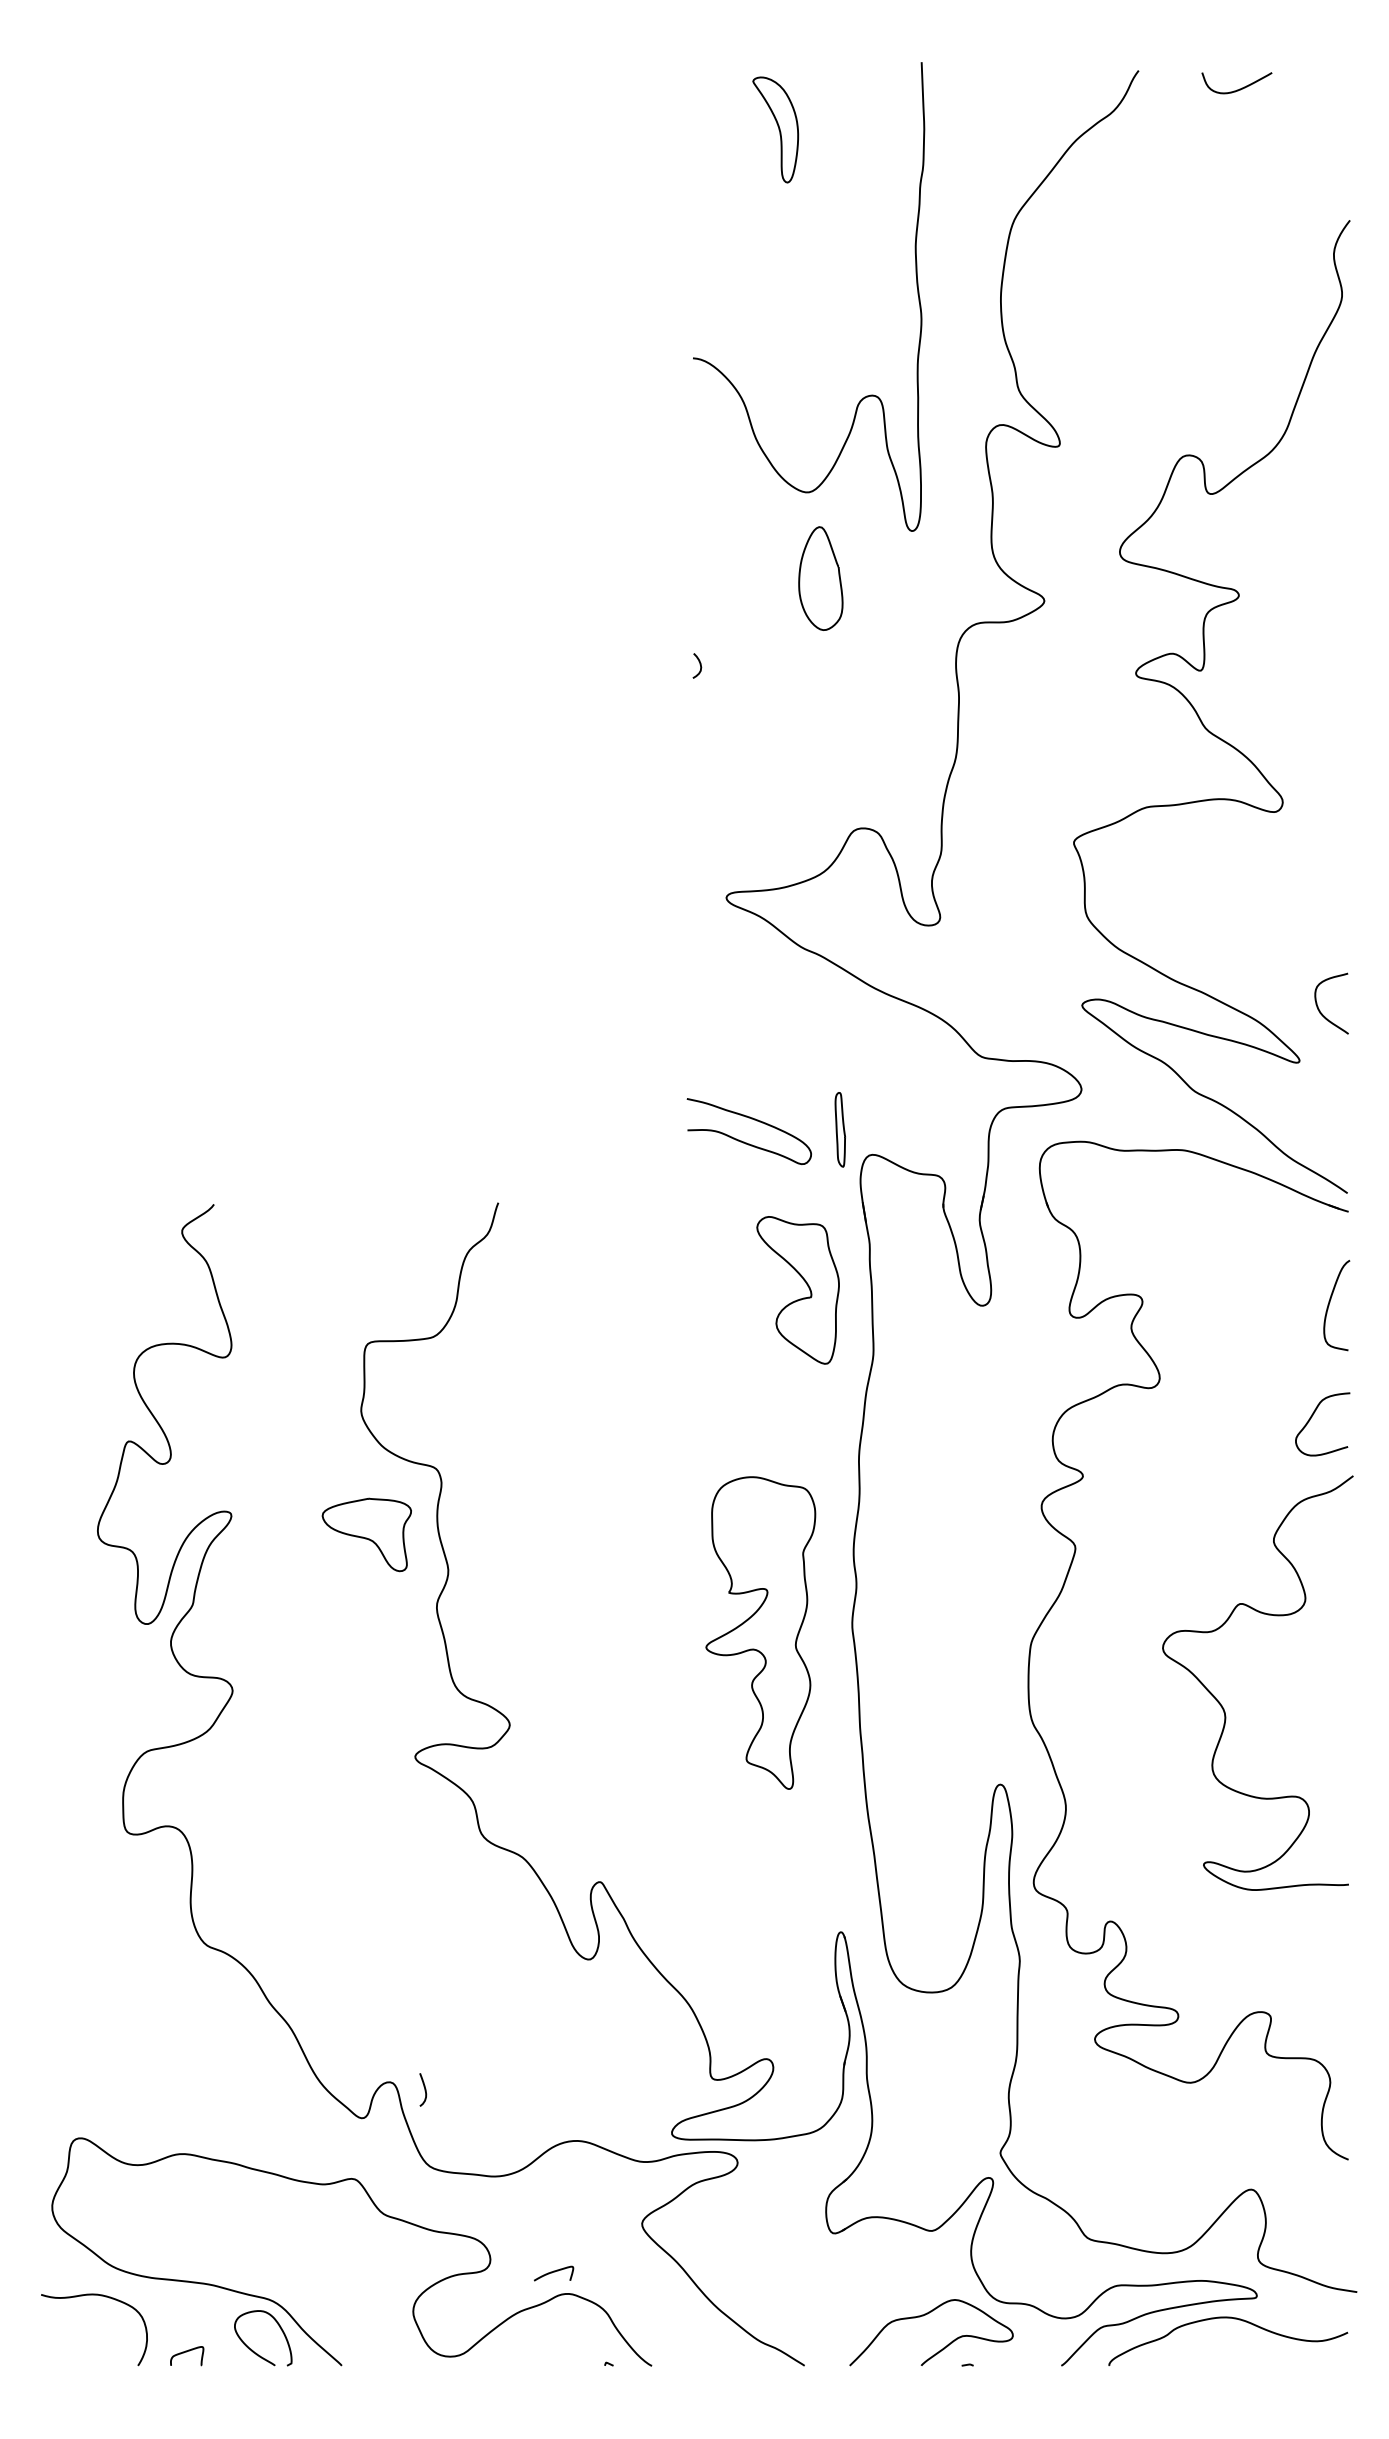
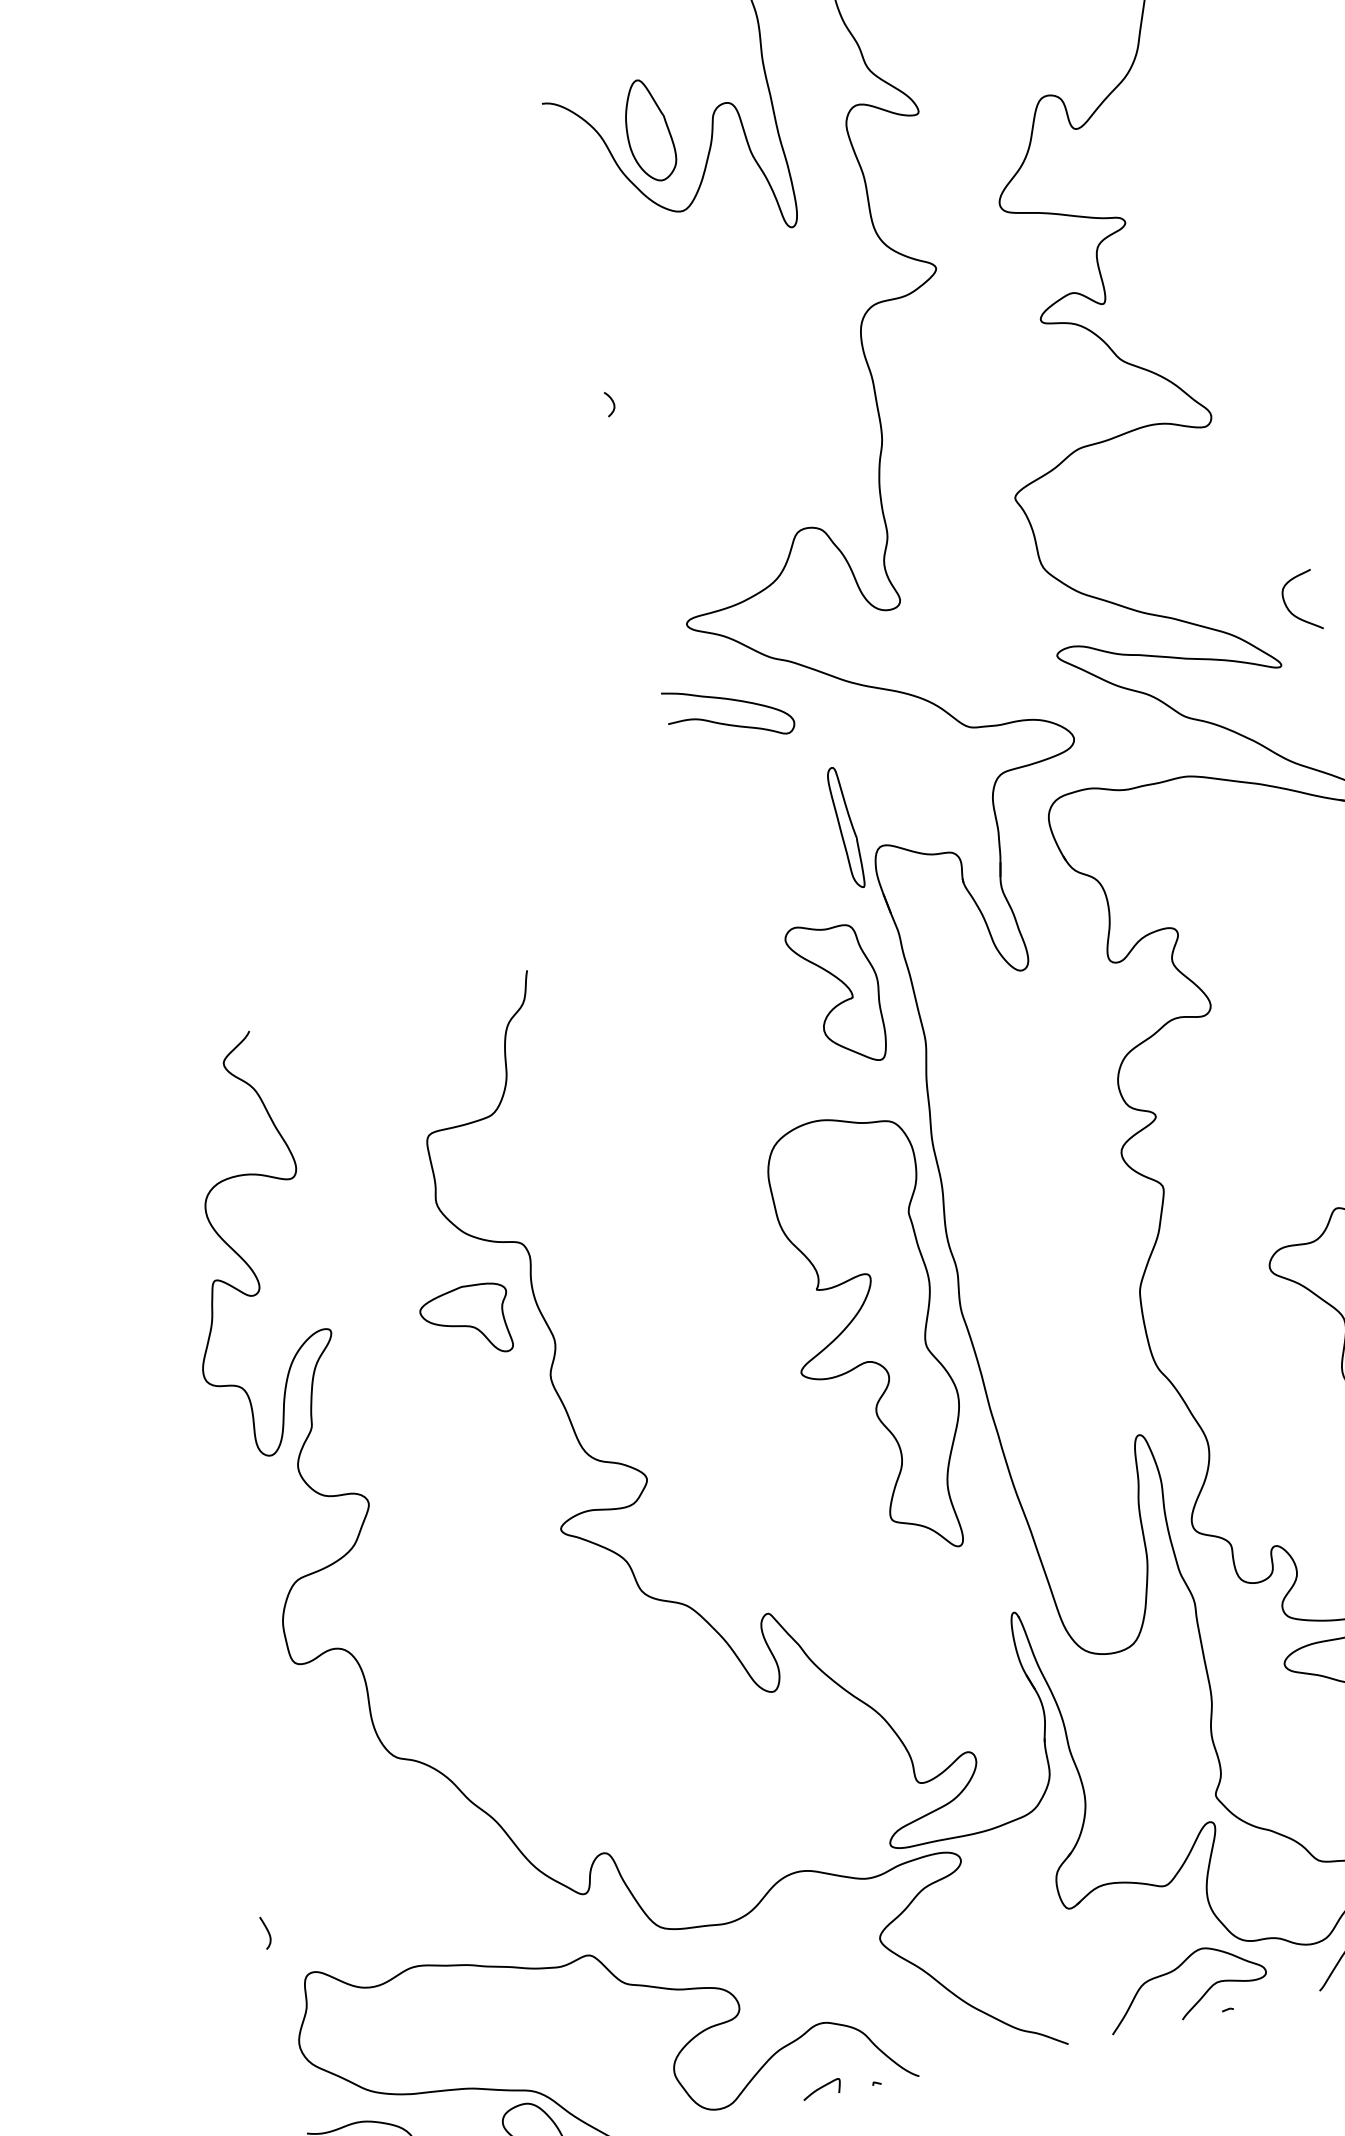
part: (820, 578) -> (648, 130), moved
part: (840, 1129) -> (846, 827), size x1.67
curve: (744, 1141) -> (726, 723), moved
part: (760, 1632) -> (872, 1336), size x1.43
curve: (424, 2089) -> (267, 1932), moved
curve: (554, 2272) -> (822, 2088), moved

